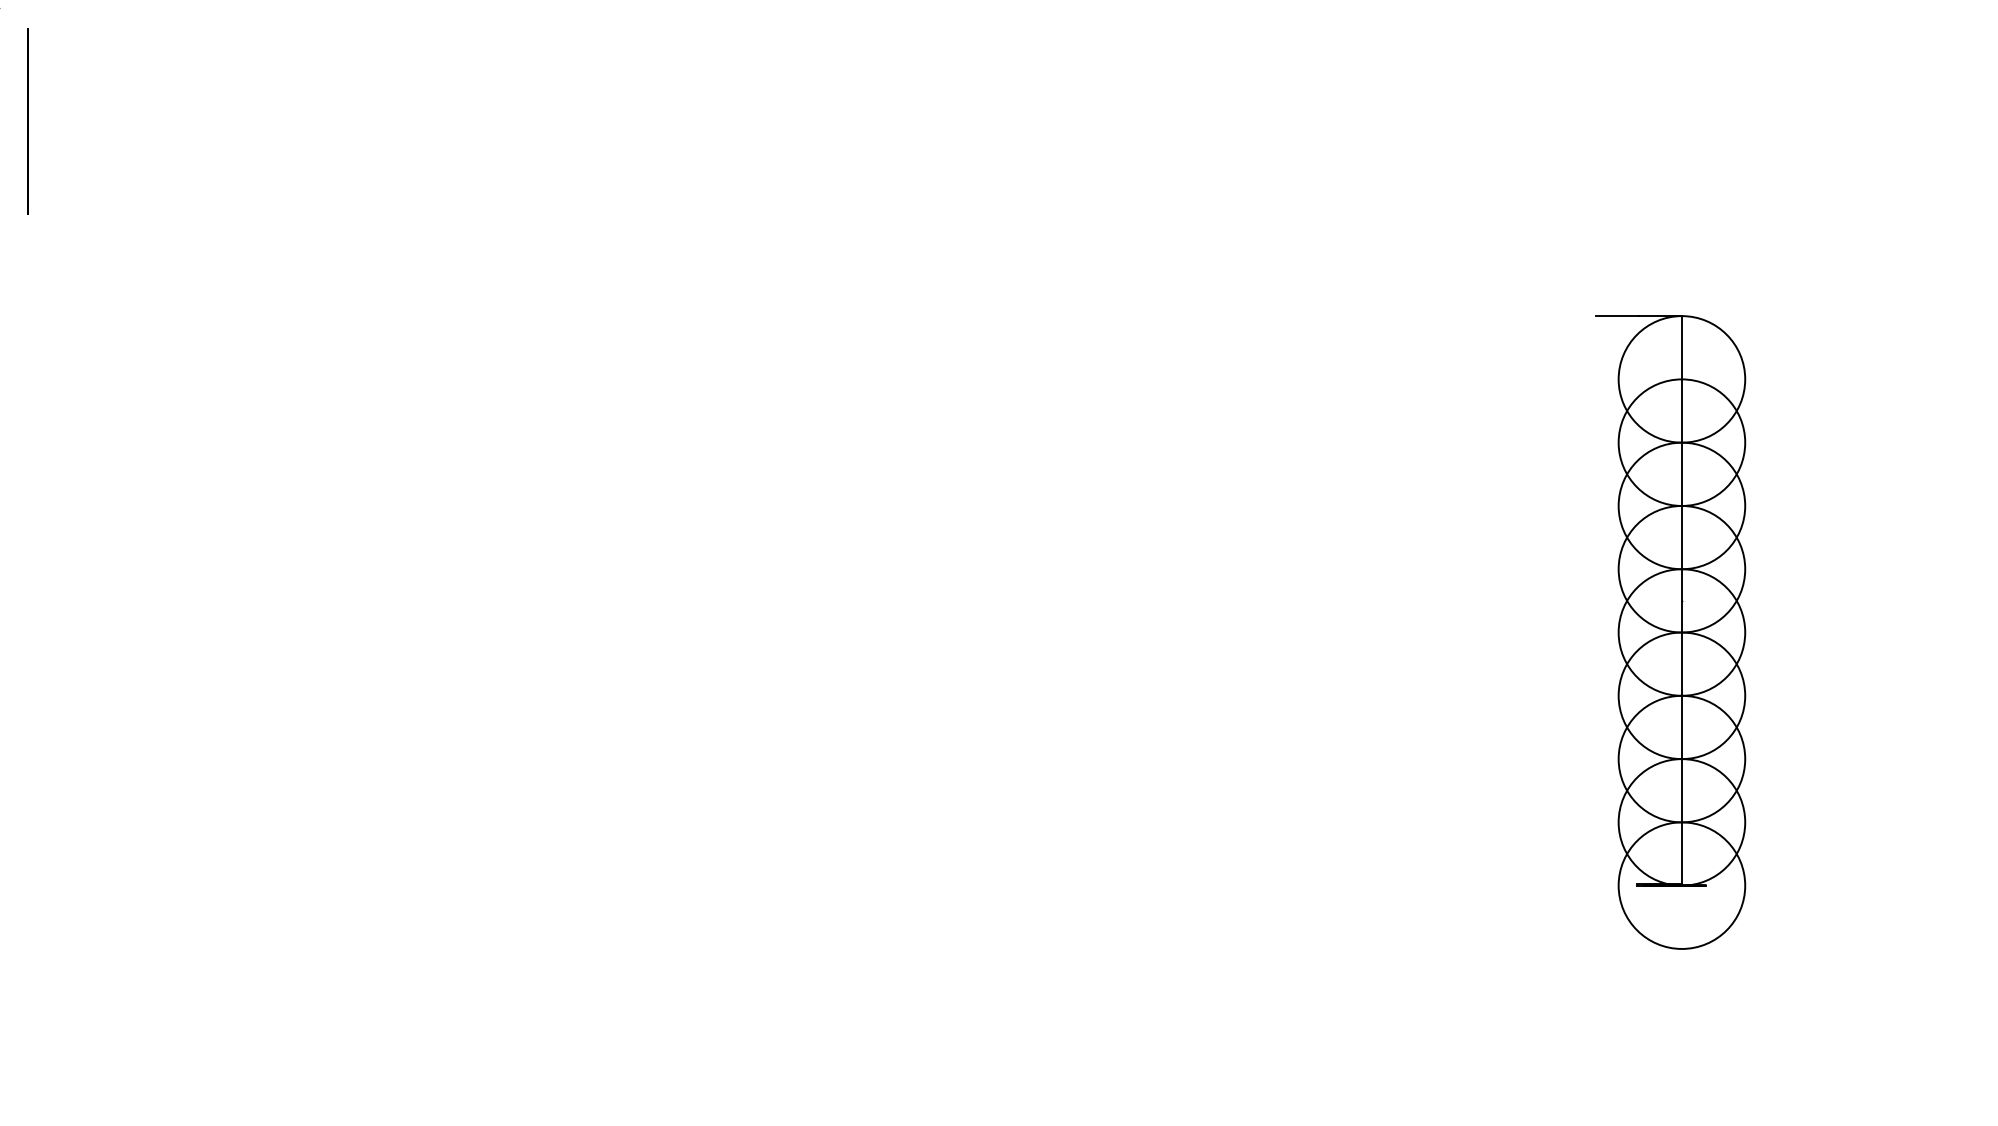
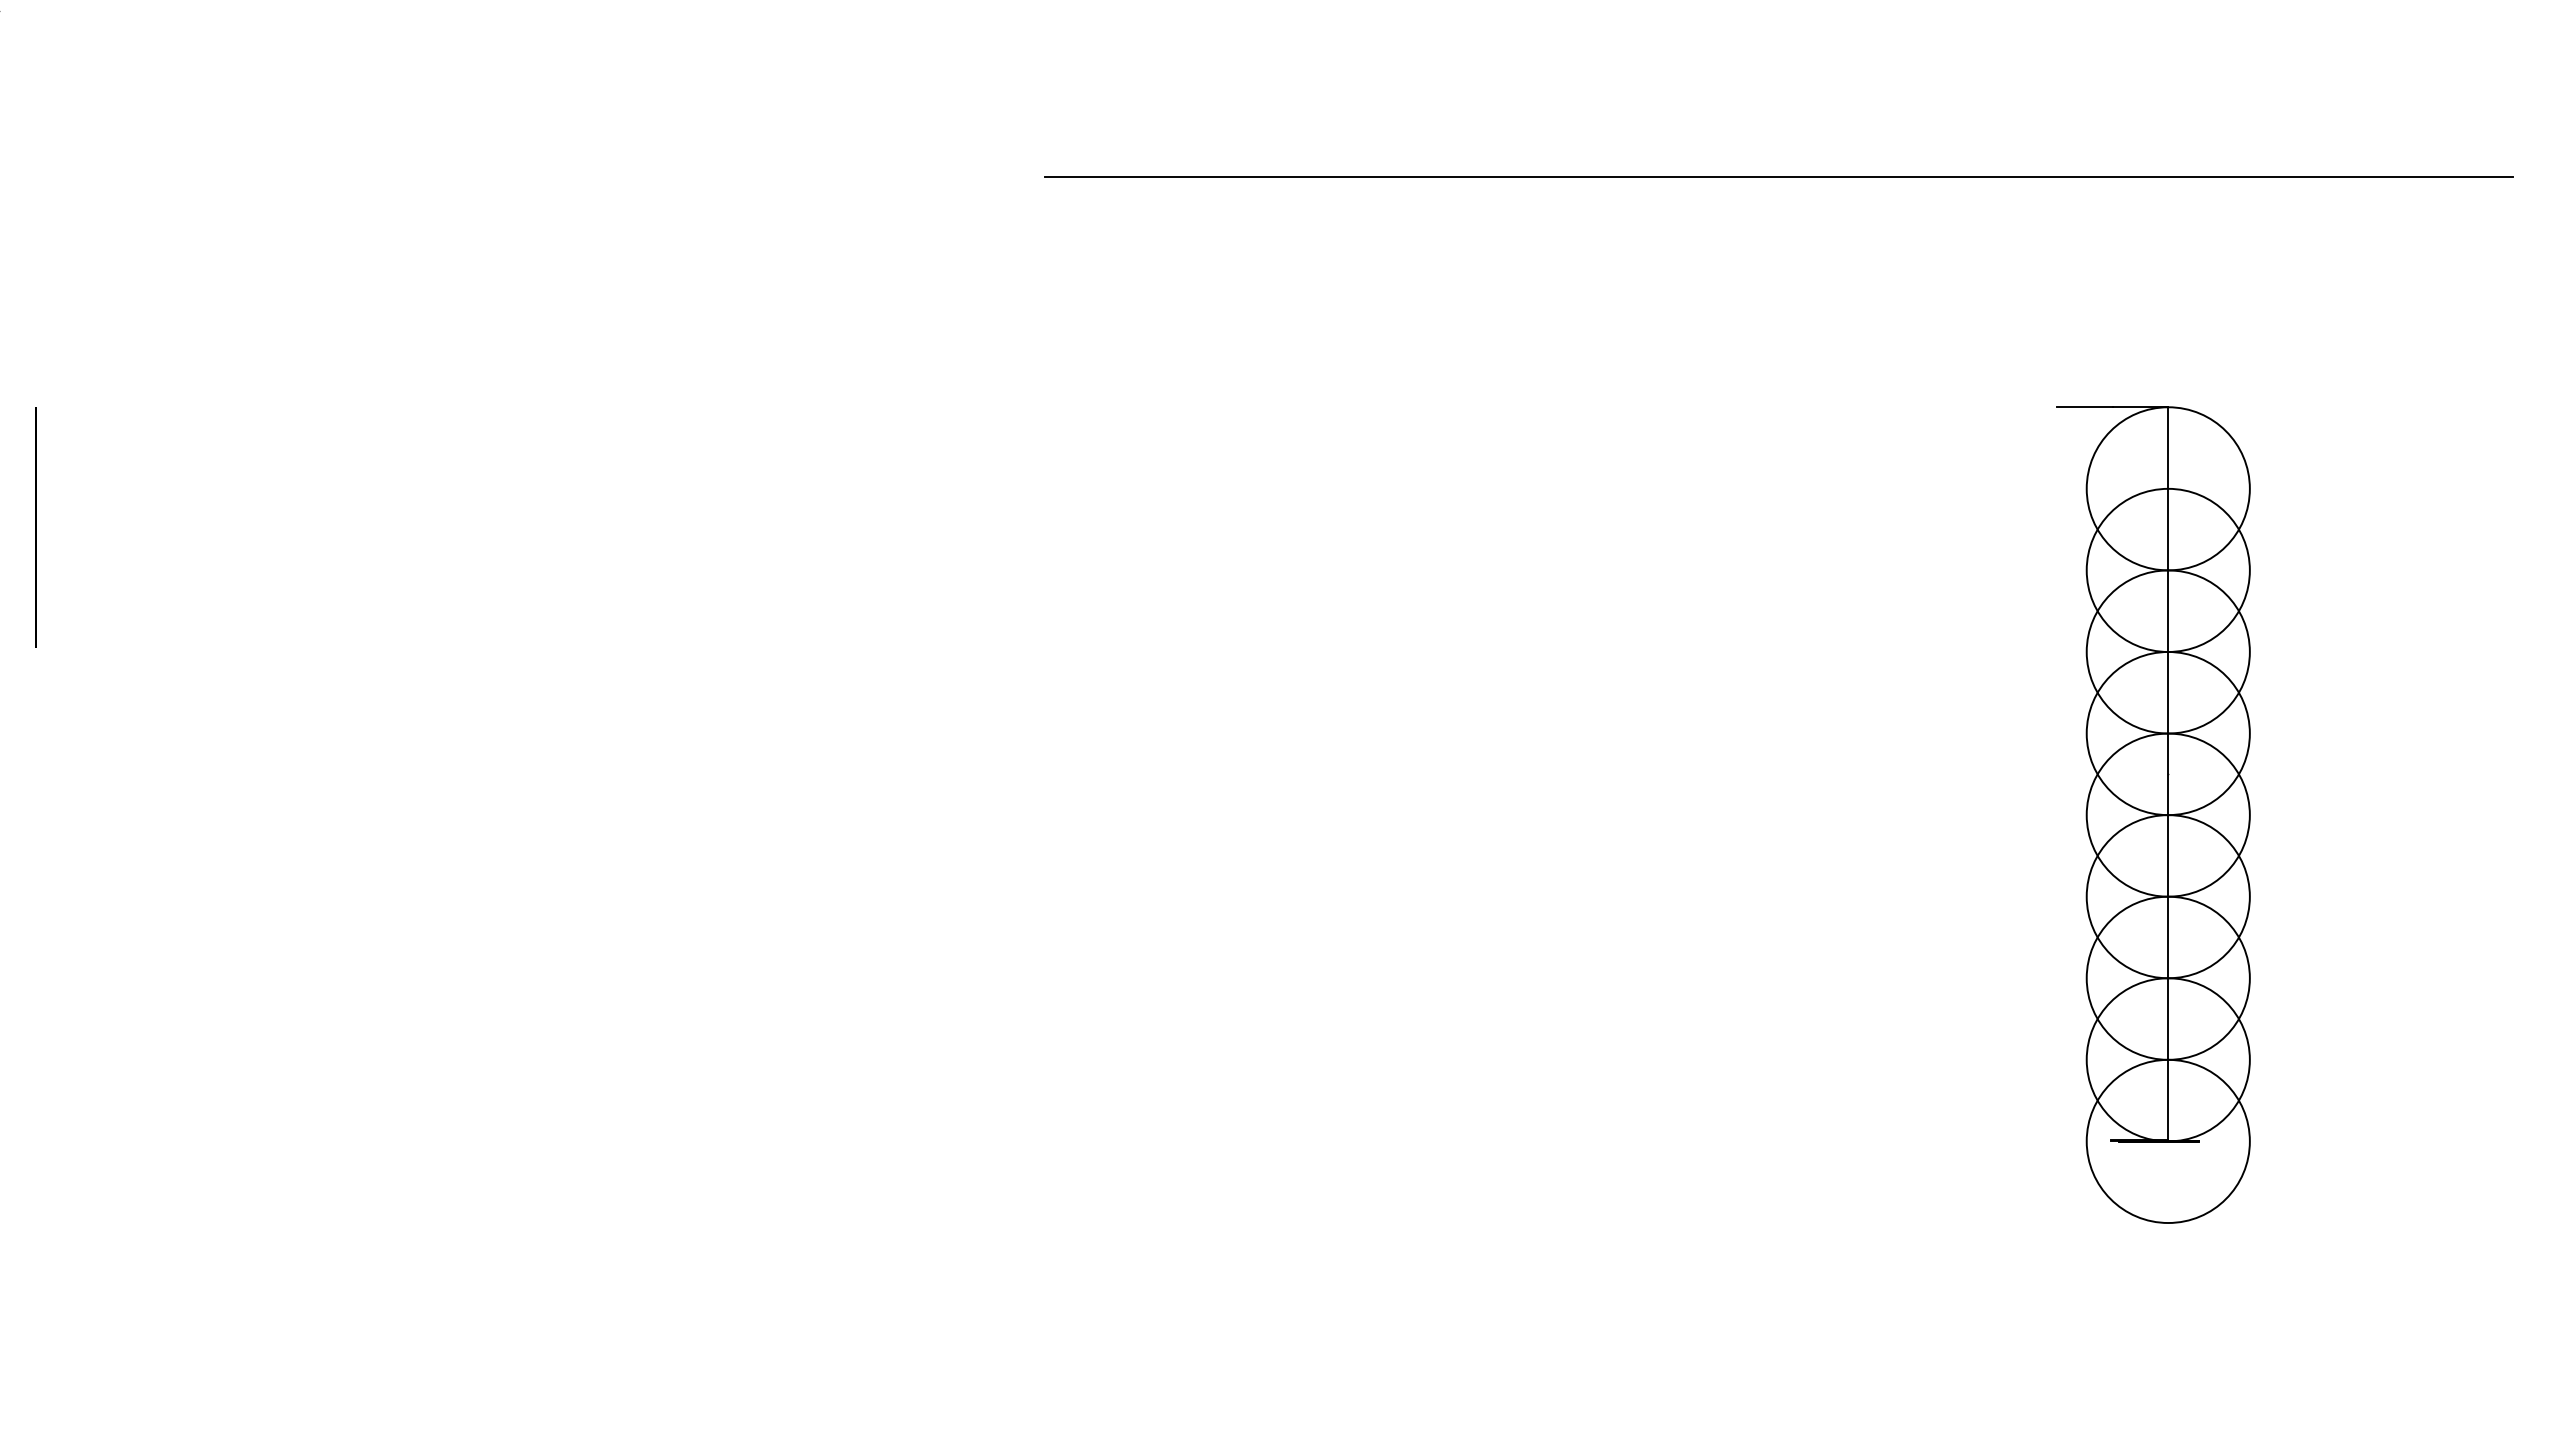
line: (27, 121) -> (35, 527), moved
line: (1379, 137) -> (1778, 177), added

